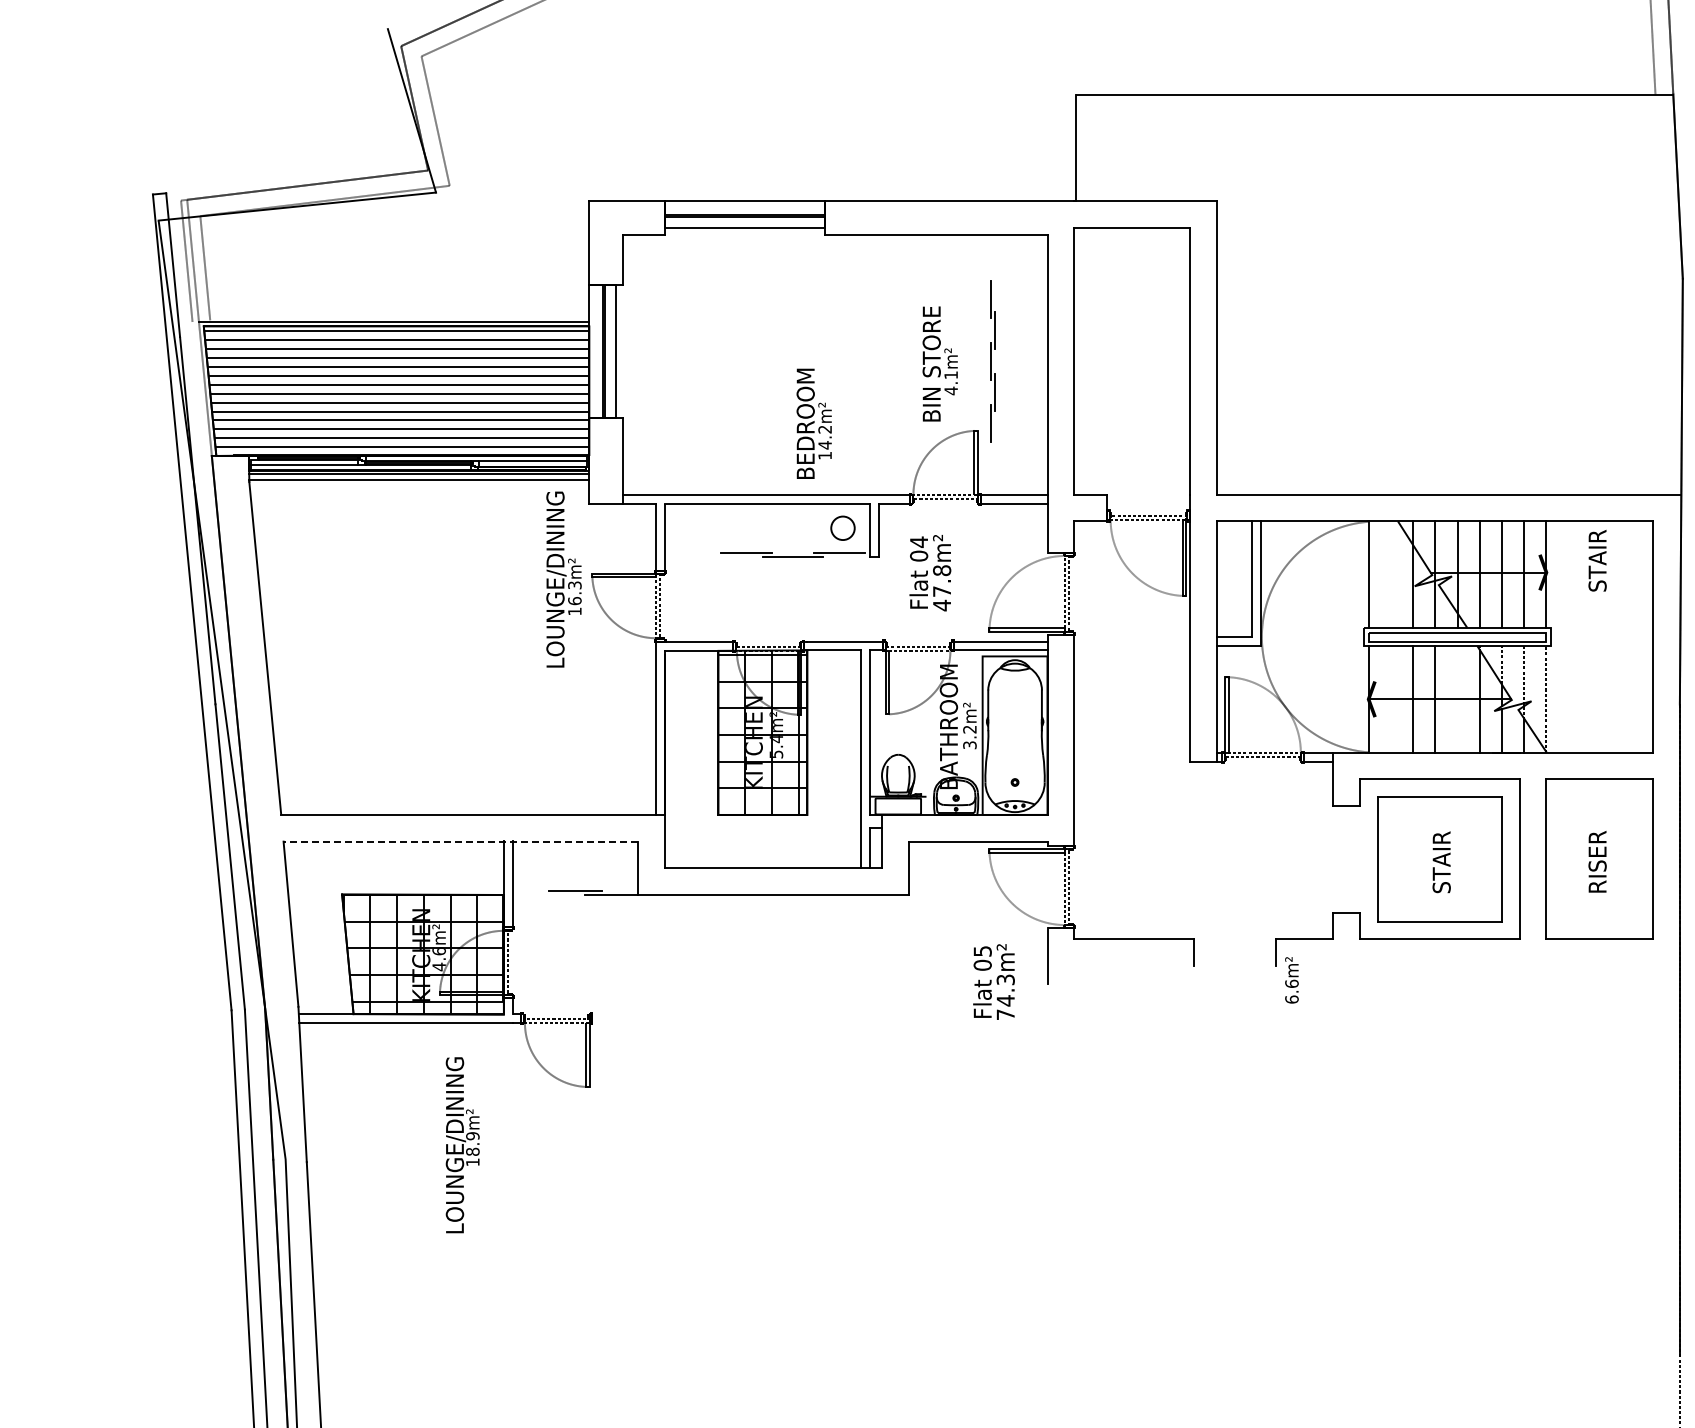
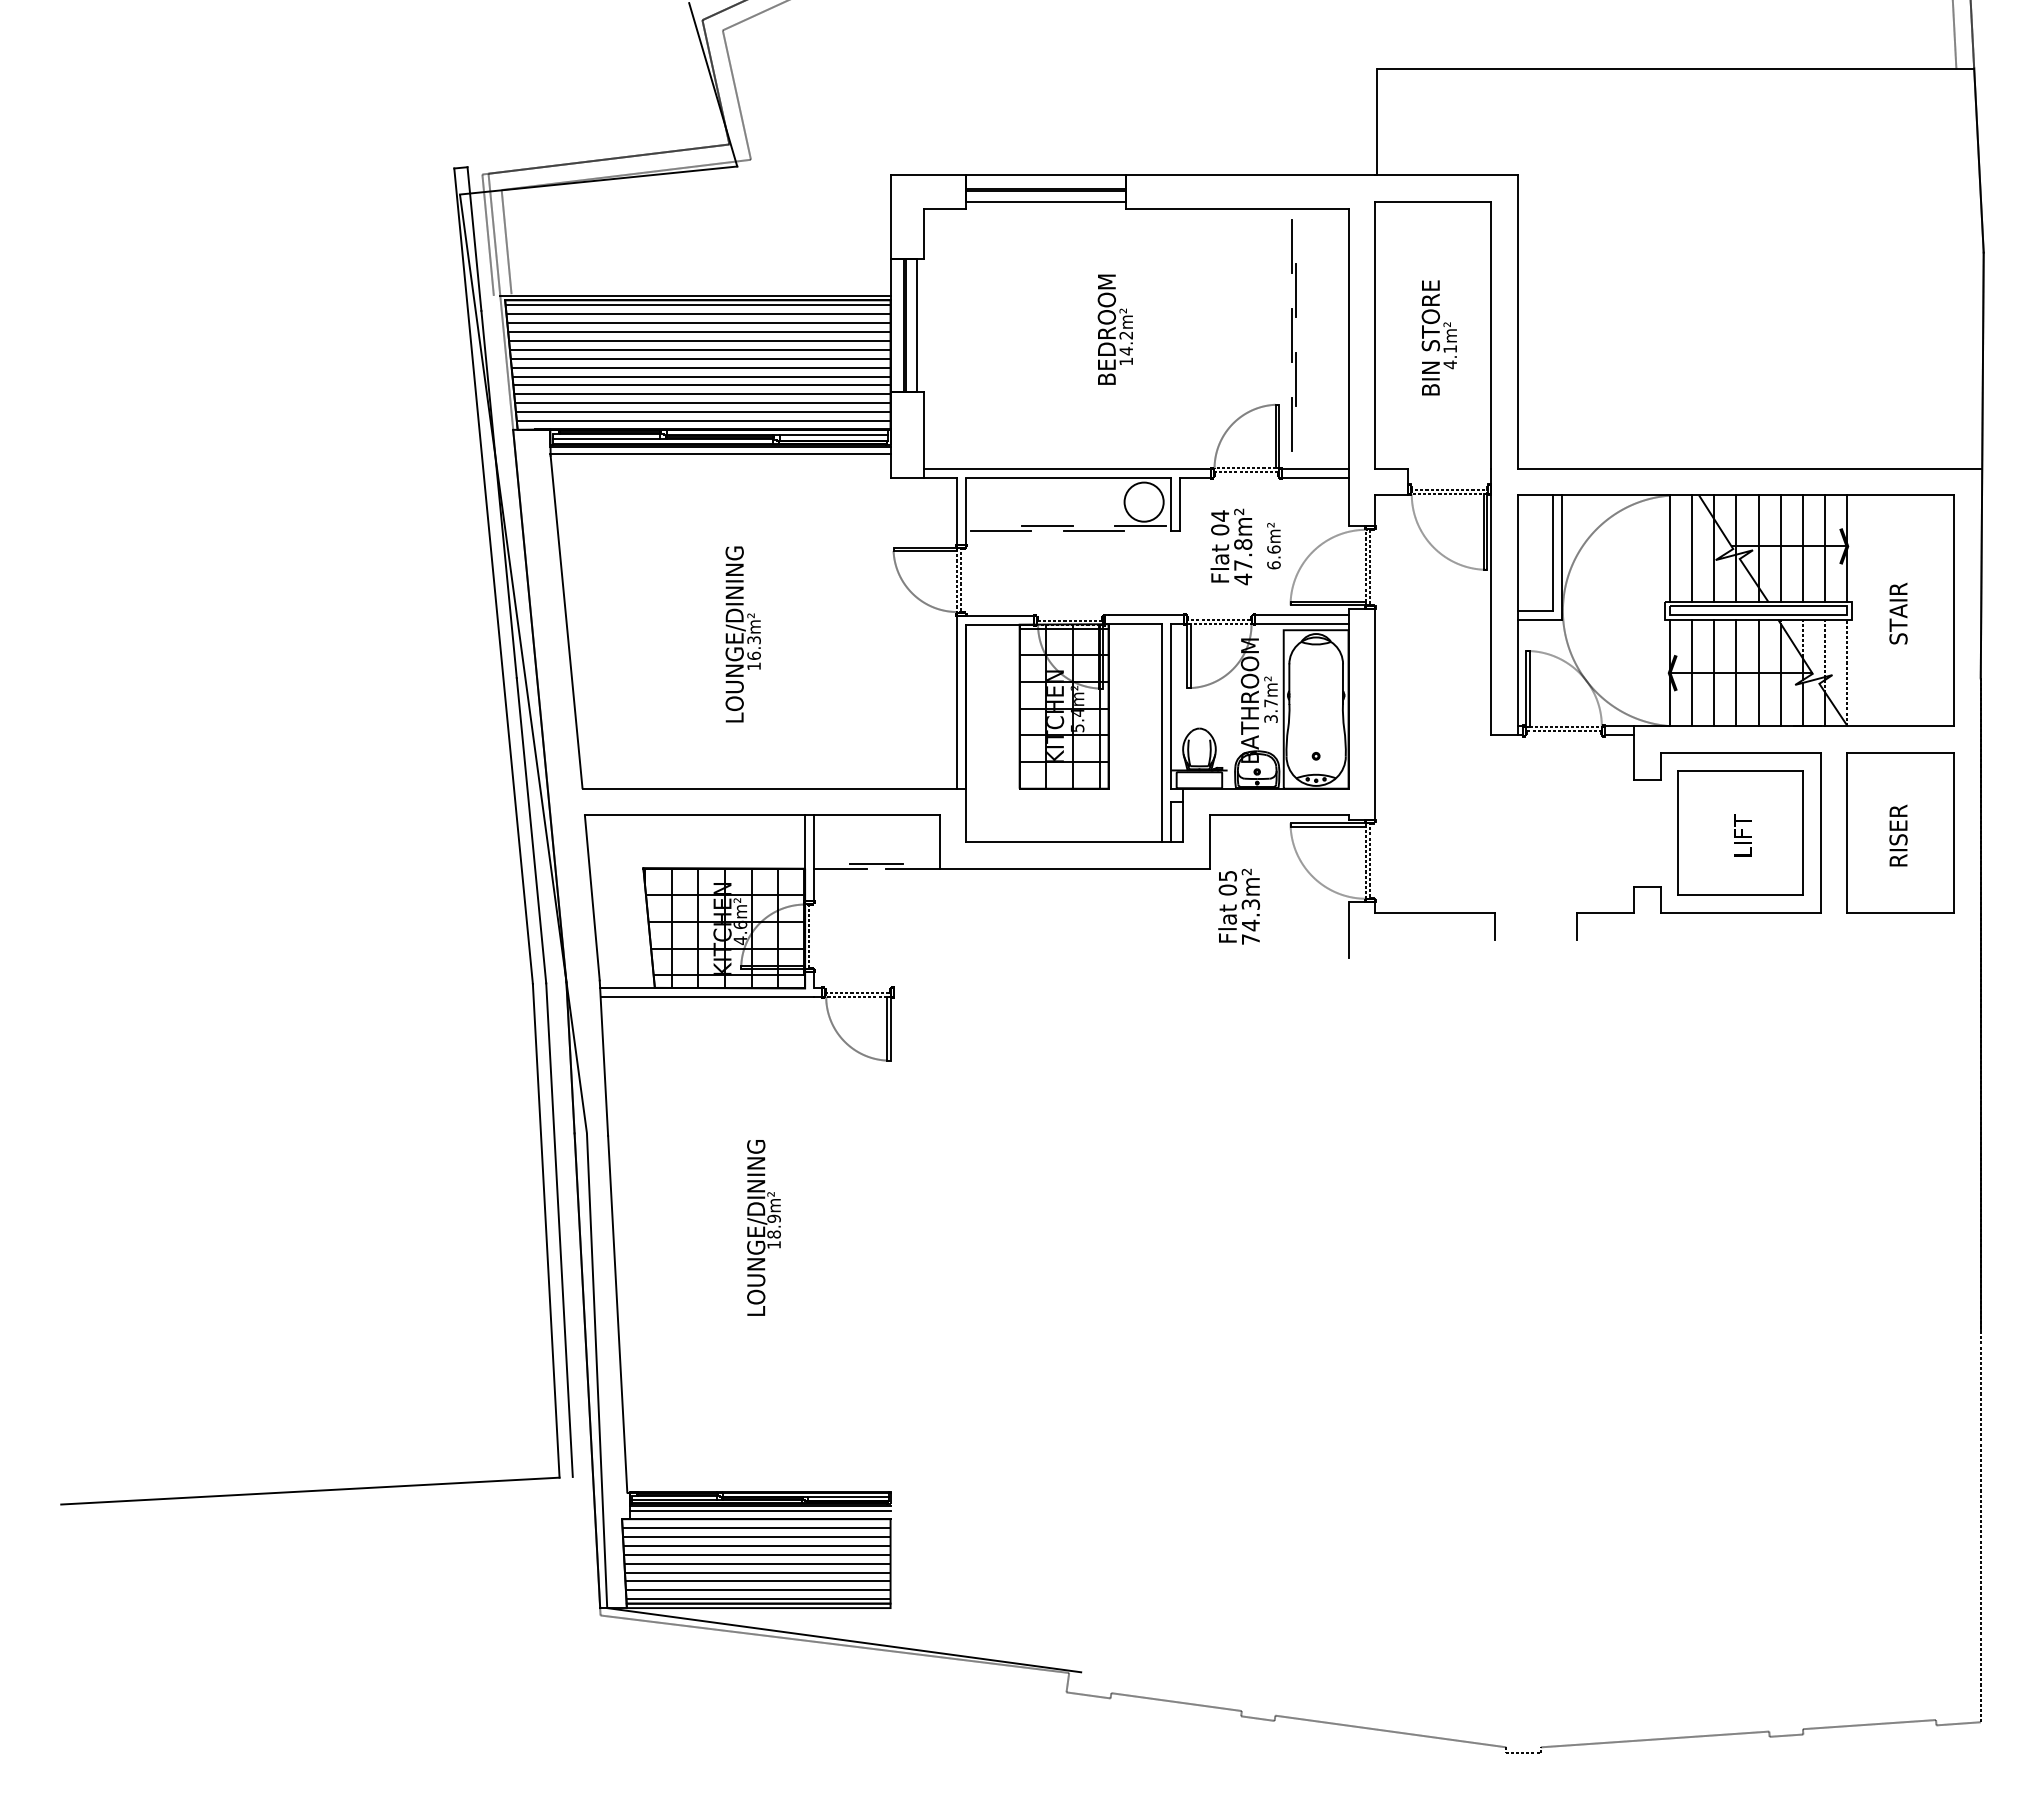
part: (992, 361) -> (1293, 335), size x1.43
text: (939, 363) -> (1438, 337), moved
text: (813, 423) -> (1114, 329), moved
circle: (842, 527) -> (1143, 501), size x1.67
line: (699, 556) -> (1000, 530), added
text: (1597, 560) -> (1898, 613), moved
line: (1390, 574) -> (1691, 548), added
text: (563, 579) -> (742, 634), moved
line: (1390, 698) -> (1691, 672), added
line: (1457, 698) -> (1758, 672), added
text: (969, 729) -> (1270, 703), 3.2m² -> 3.7m²
line: (460, 841) -> (761, 815), dashed -> solid
text: (1441, 861) -> (1742, 835), STAIR -> LIFT
line: (539, 894) -> (840, 868), added
text: (1291, 979) -> (1273, 545), moved
text: (993, 981) -> (1238, 906), moved
text: (462, 1144) -> (763, 1227), moved

